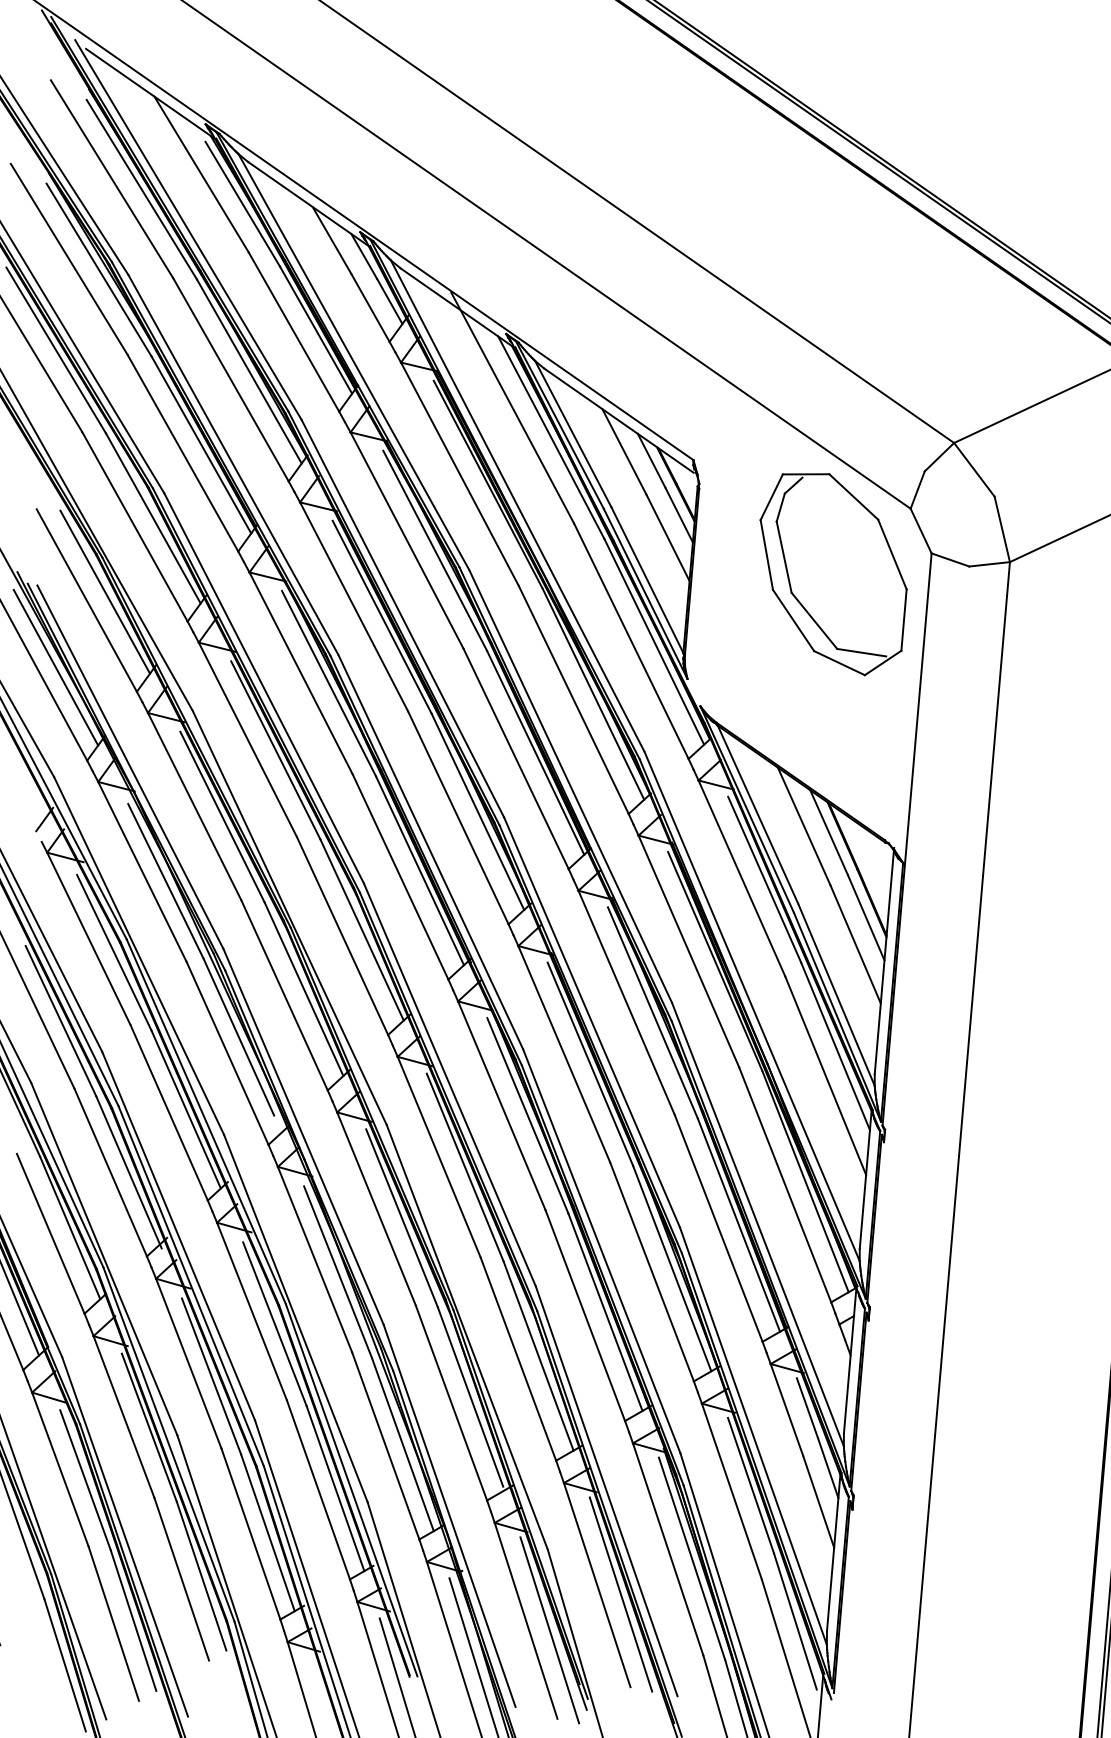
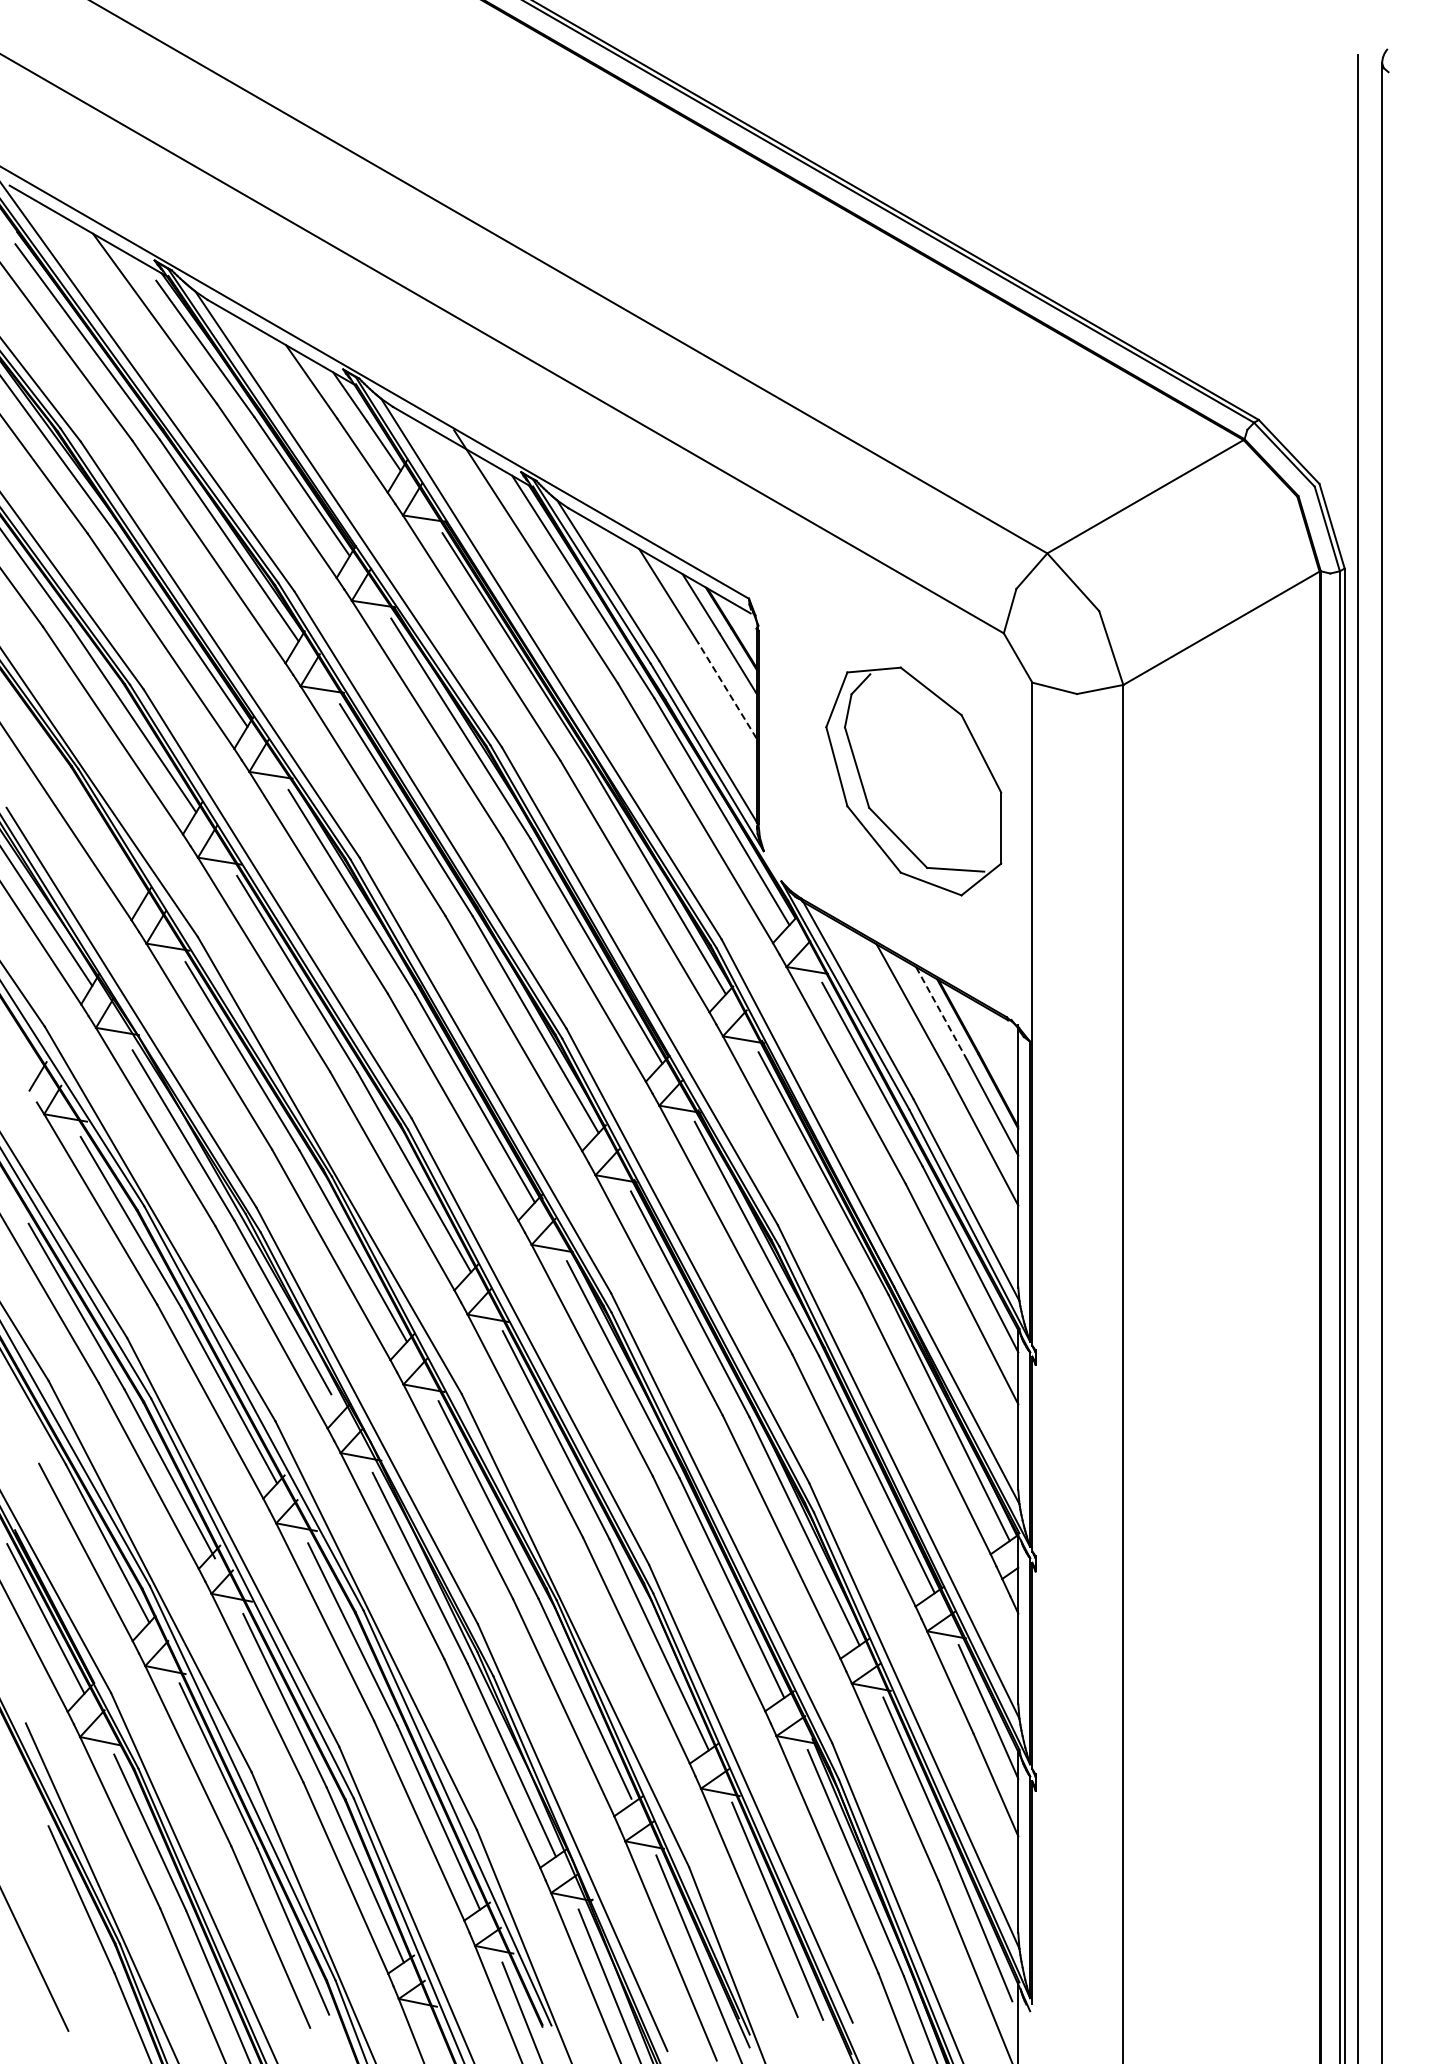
line: (668, 537) -> (727, 690), solid -> dashed
part: (831, 573) -> (913, 781), moved
line: (104, 591) -> (84, 808), removed
line: (828, 832) -> (941, 1014), solid -> dashed

